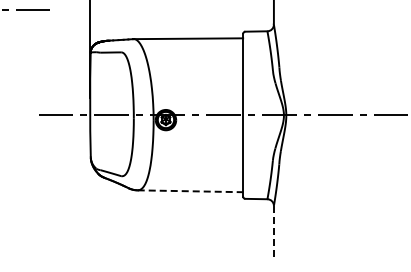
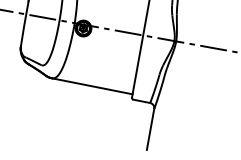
line: (190, 191) -> (92, 86), dashed -> solid
line: (273, 232) -> (150, 129), dashed -> solid

